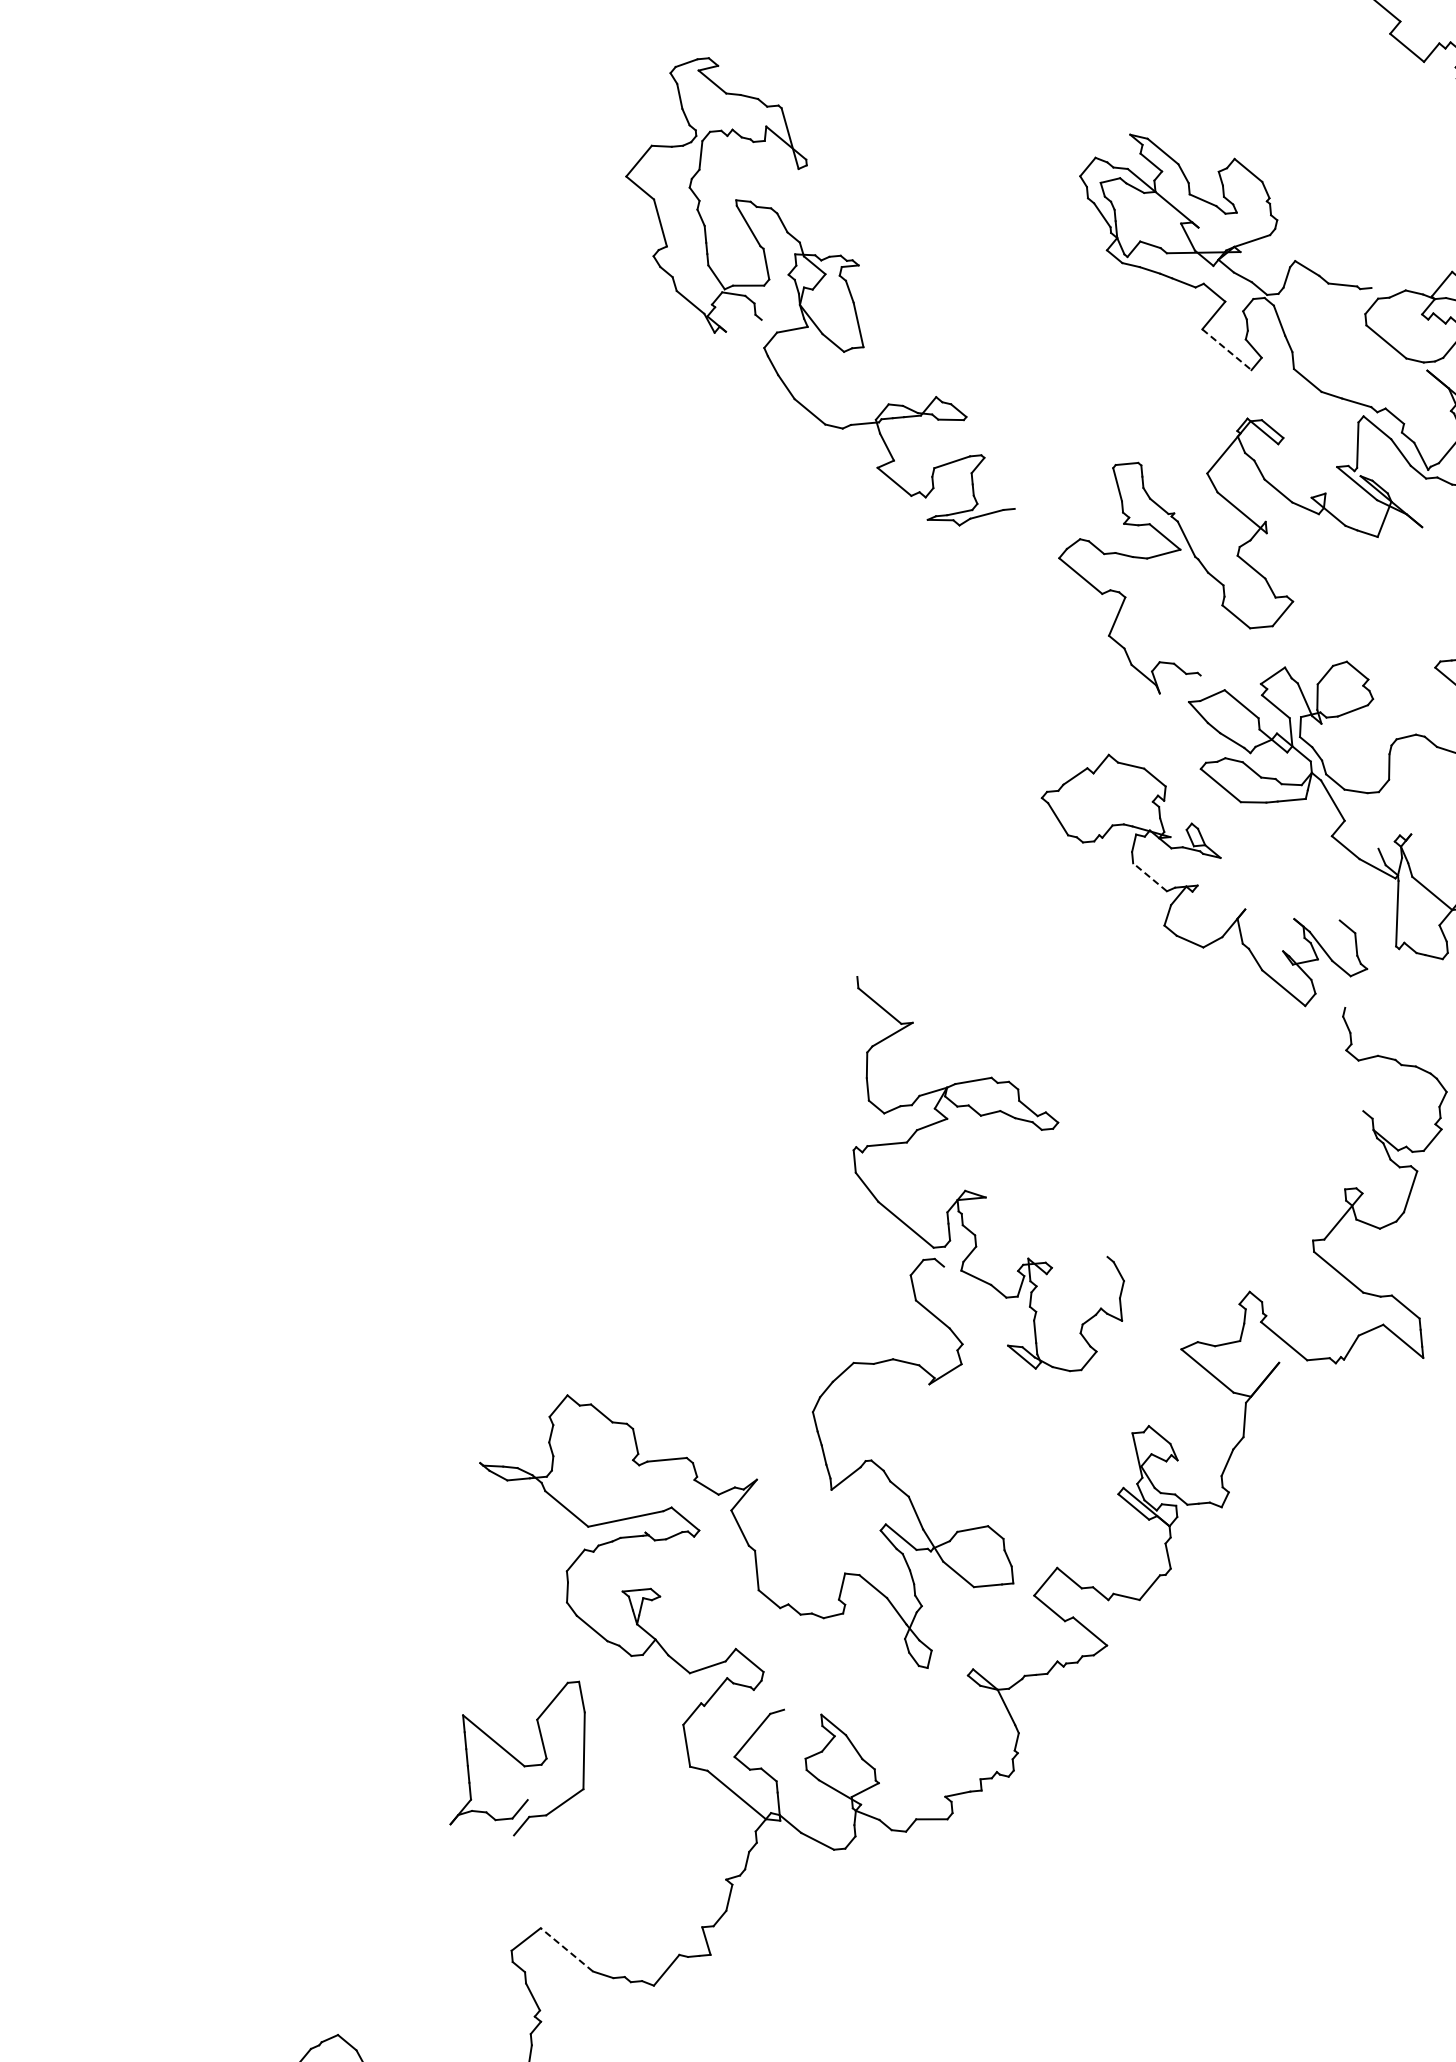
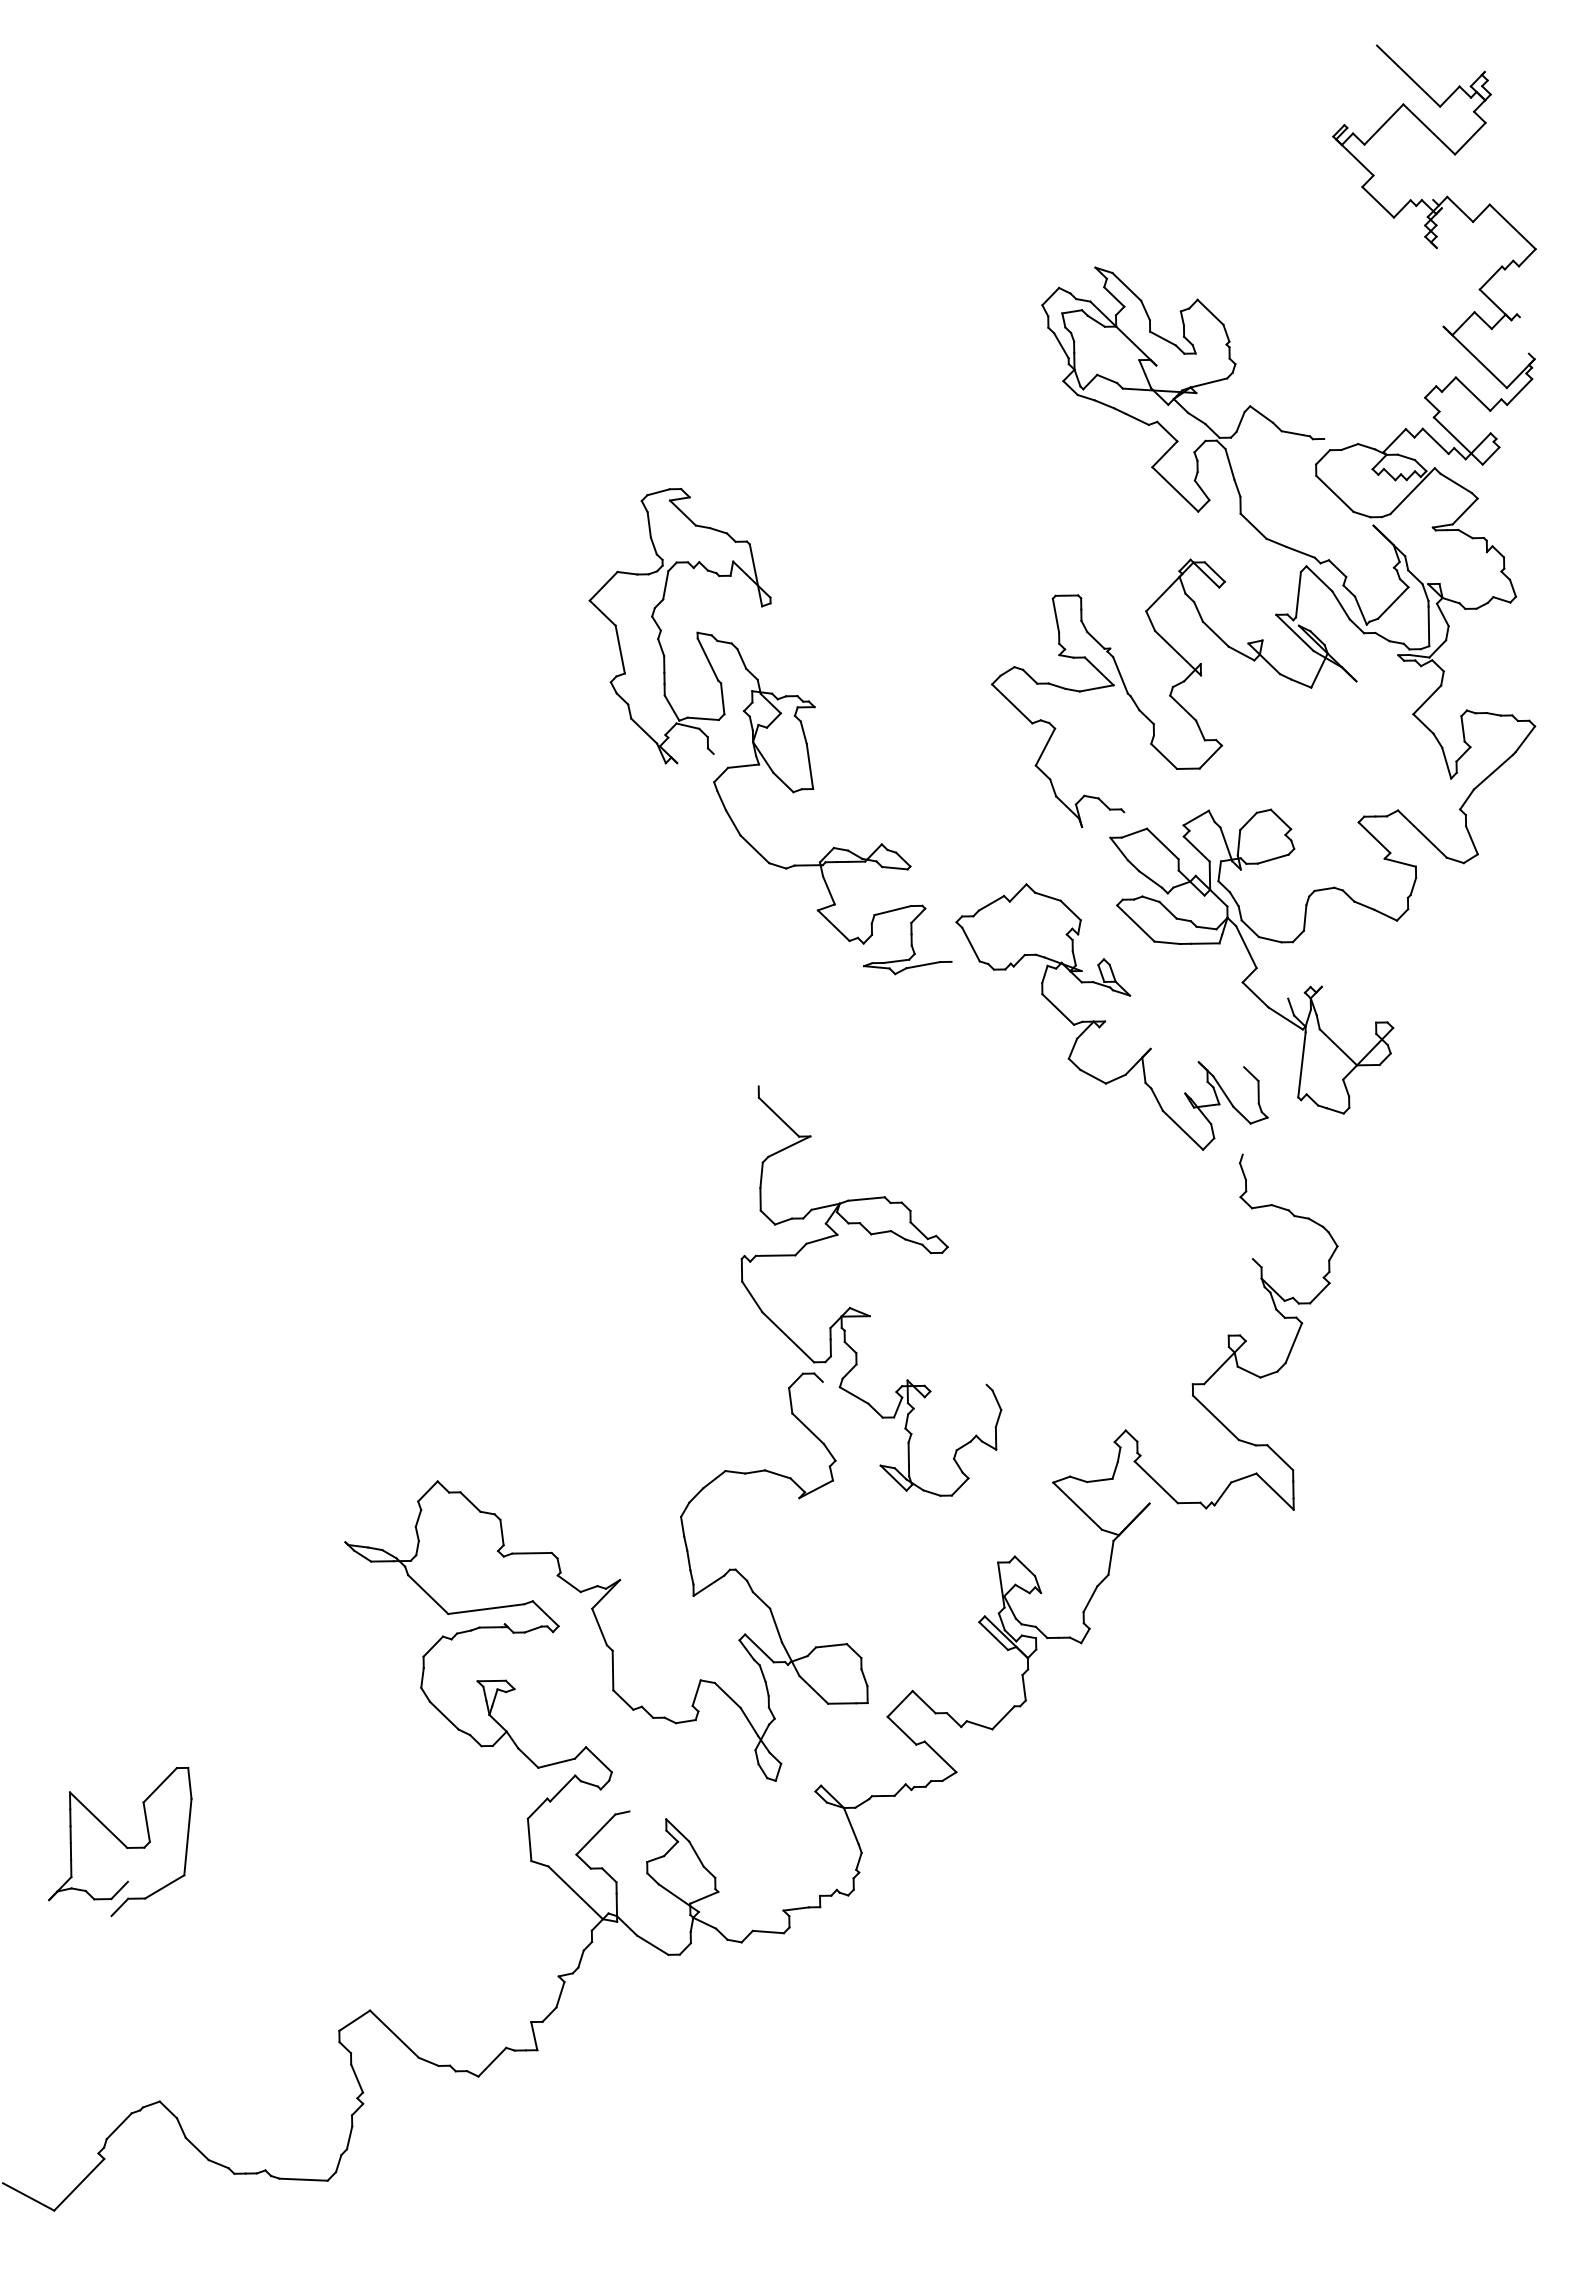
part: (816, 293) -> (770, 731), moved
line: (1227, 349) -> (1175, 489), dashed -> solid
line: (1150, 877) -> (1058, 1009), dashed -> solid
part: (517, 1760) -> (120, 1841), moved
line: (566, 1950) -> (394, 2034), dashed -> solid

